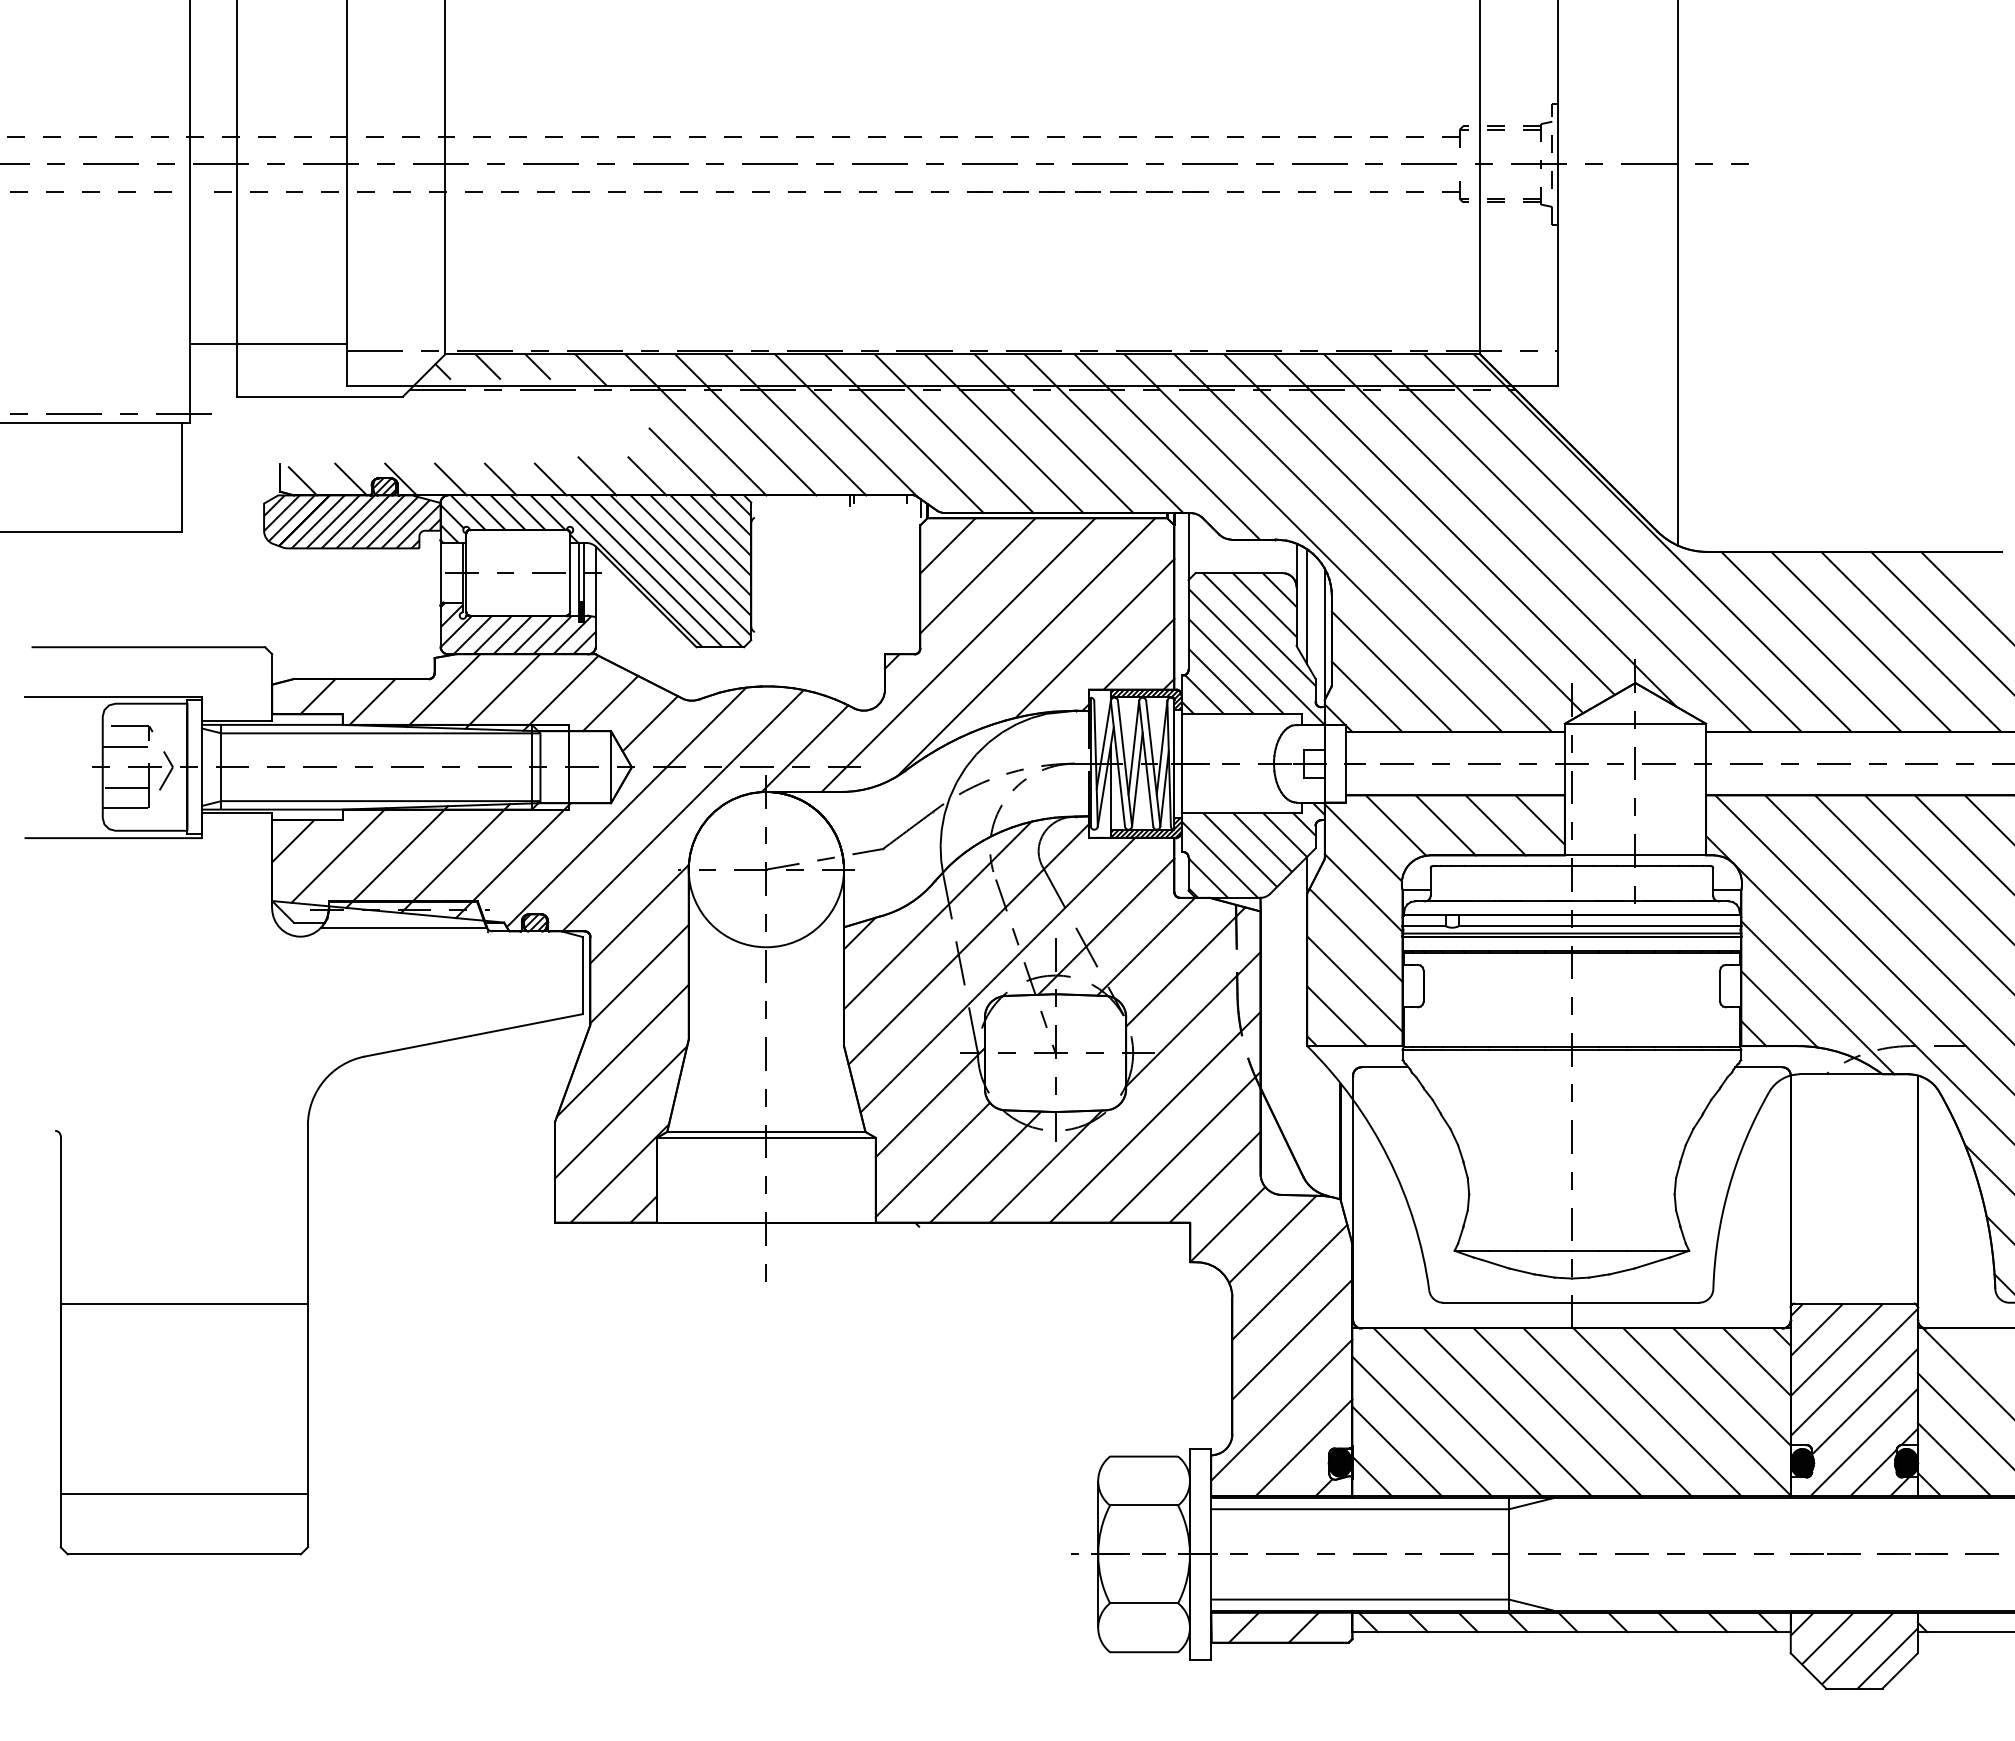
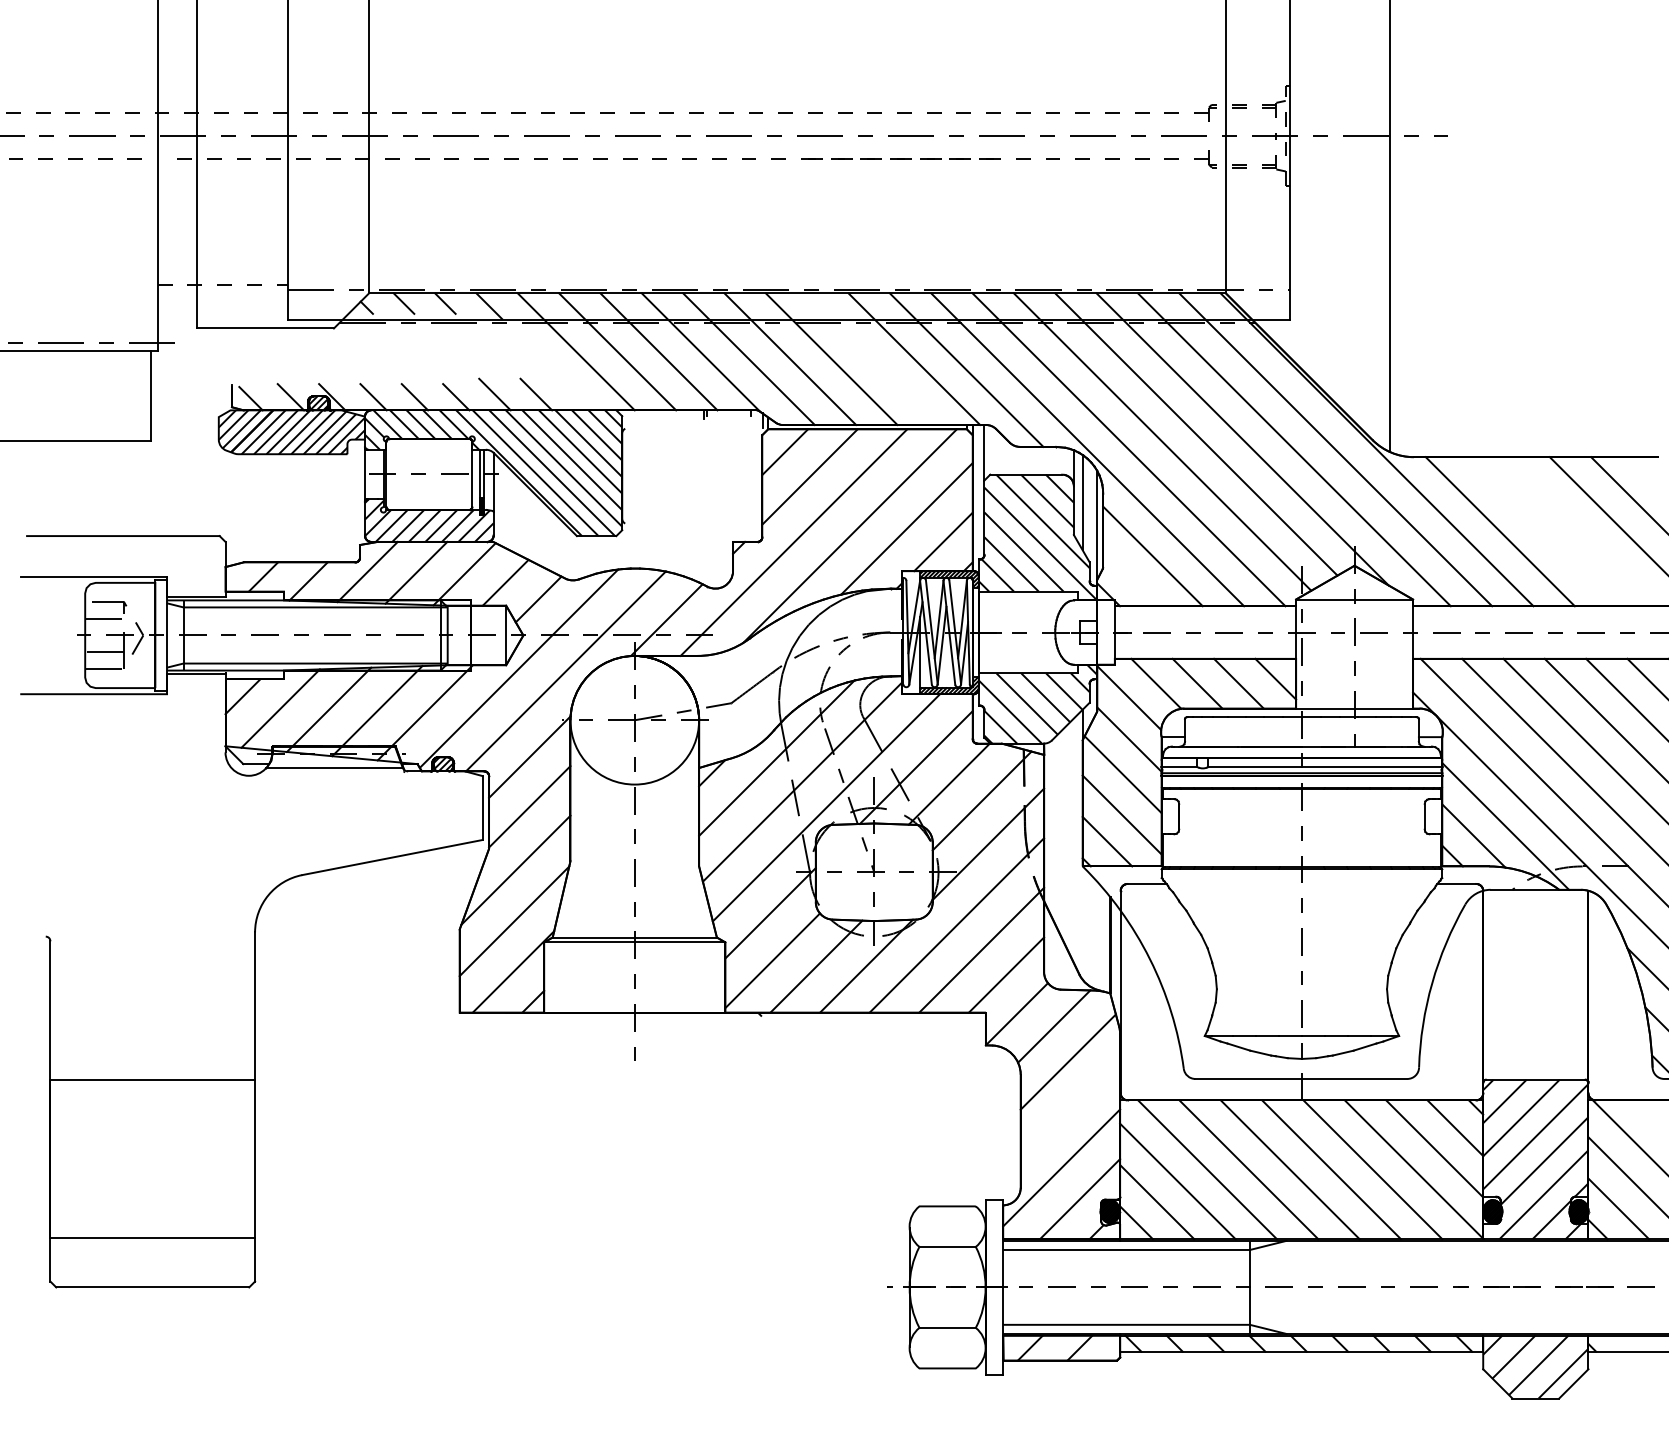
line: (269, 343) -> (223, 284), solid -> dashed
line: (1053, 433) -> (872, 359), removed
line: (682, 461) -> (565, 382), removed
line: (1861, 641) -> (1541, 531), removed
line: (1911, 641) -> (1583, 531), removed
line: (1366, 696) -> (1131, 576), removed
line: (1292, 1339) -> (1070, 1109), removed

